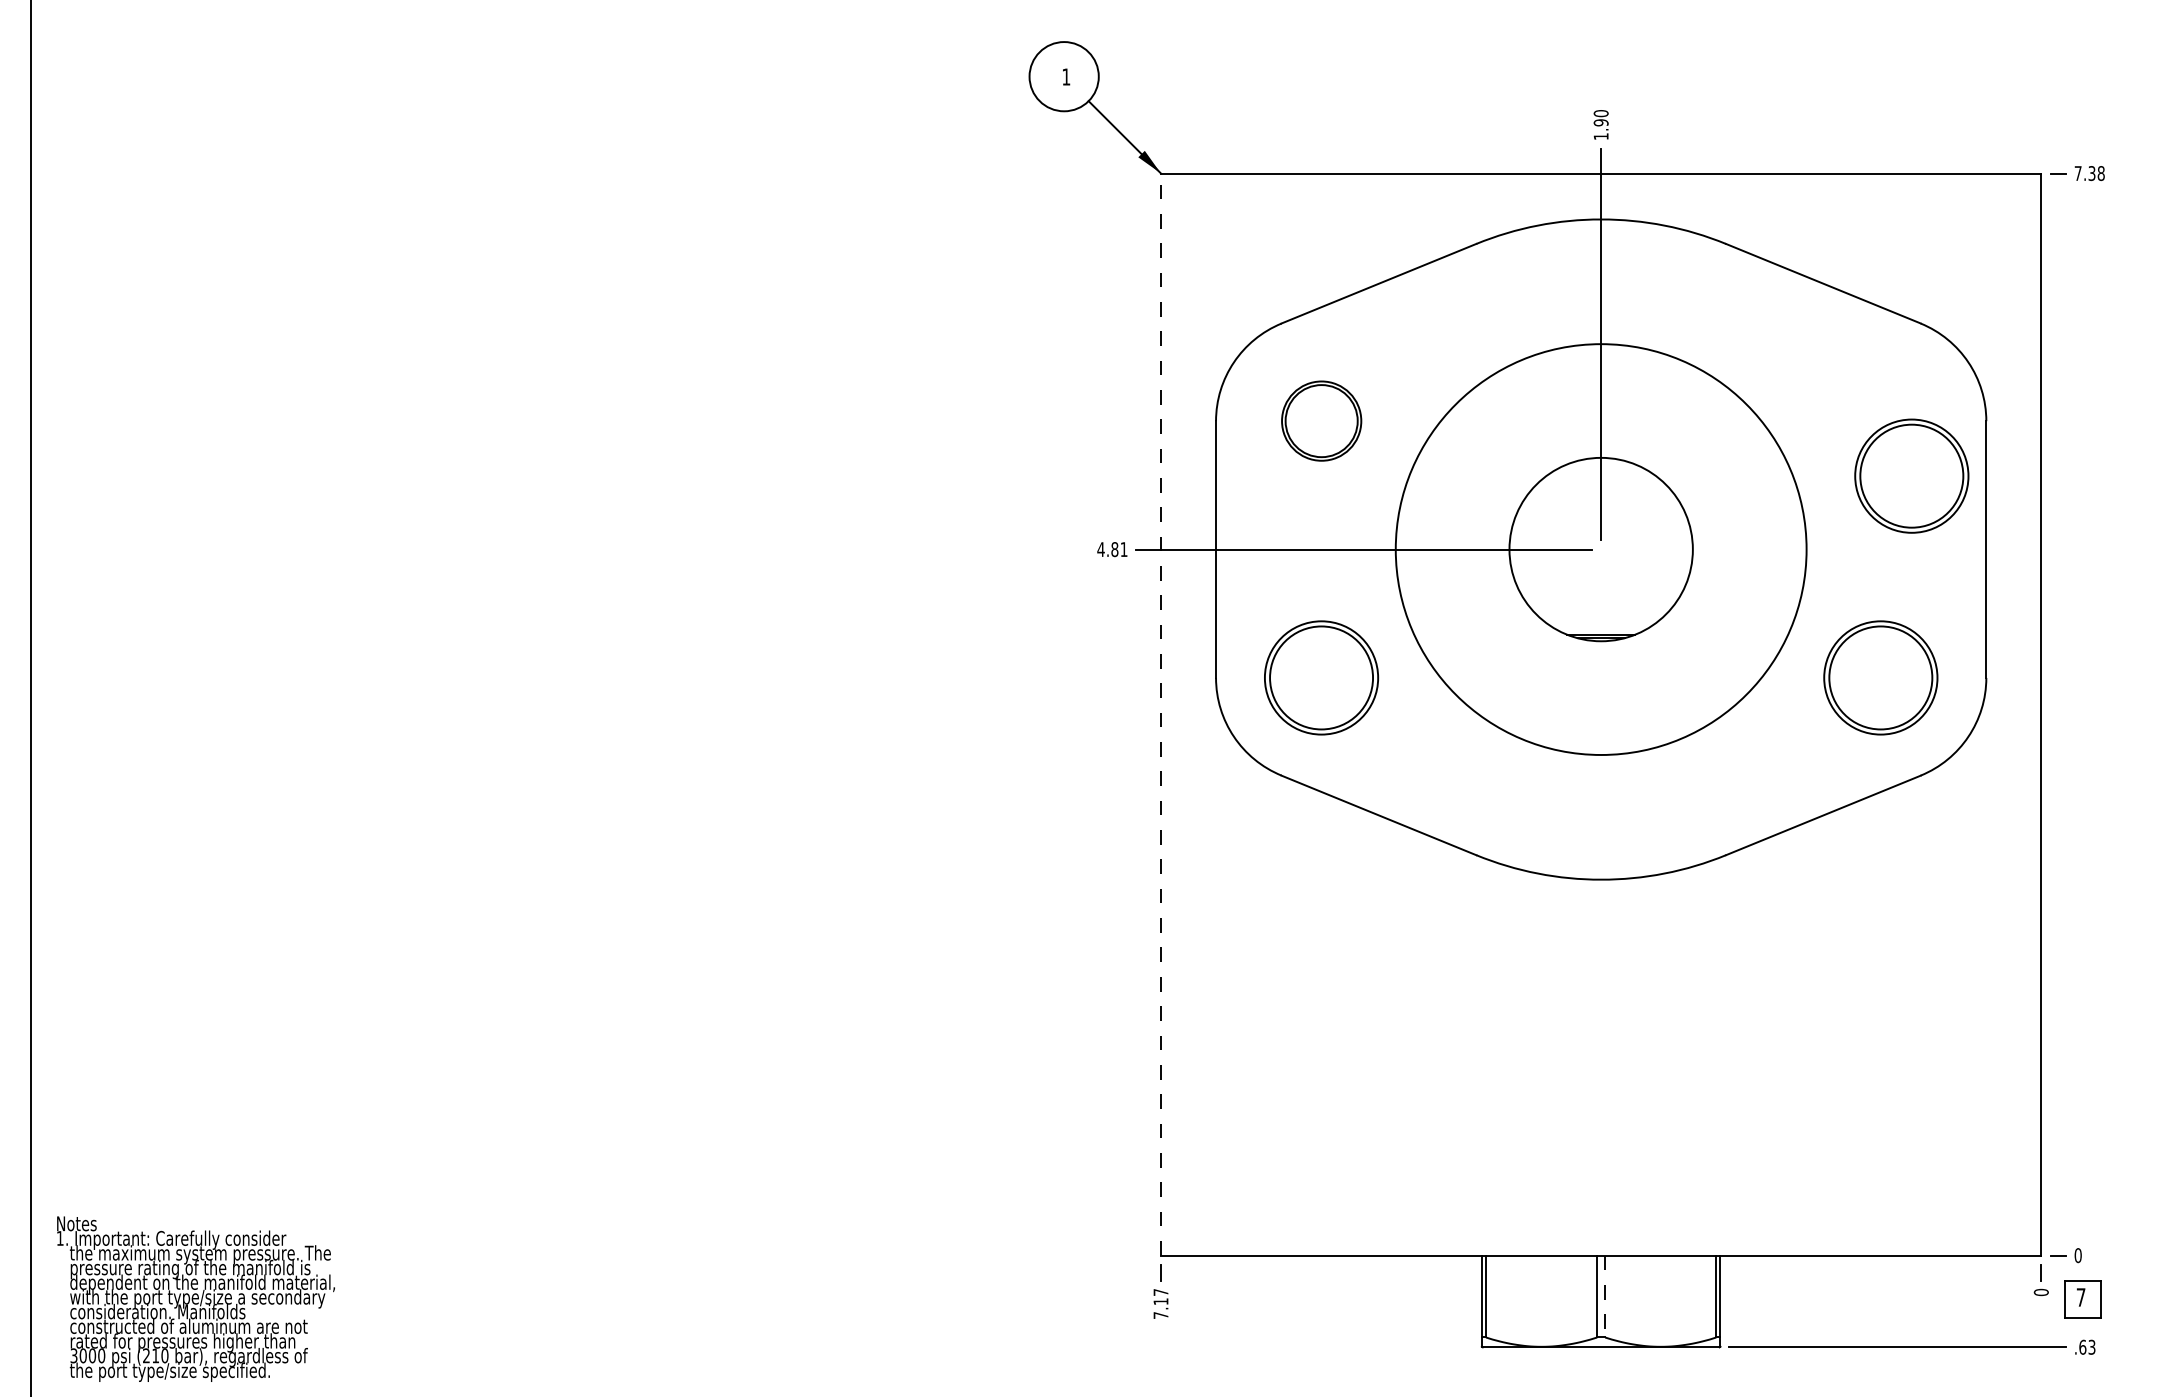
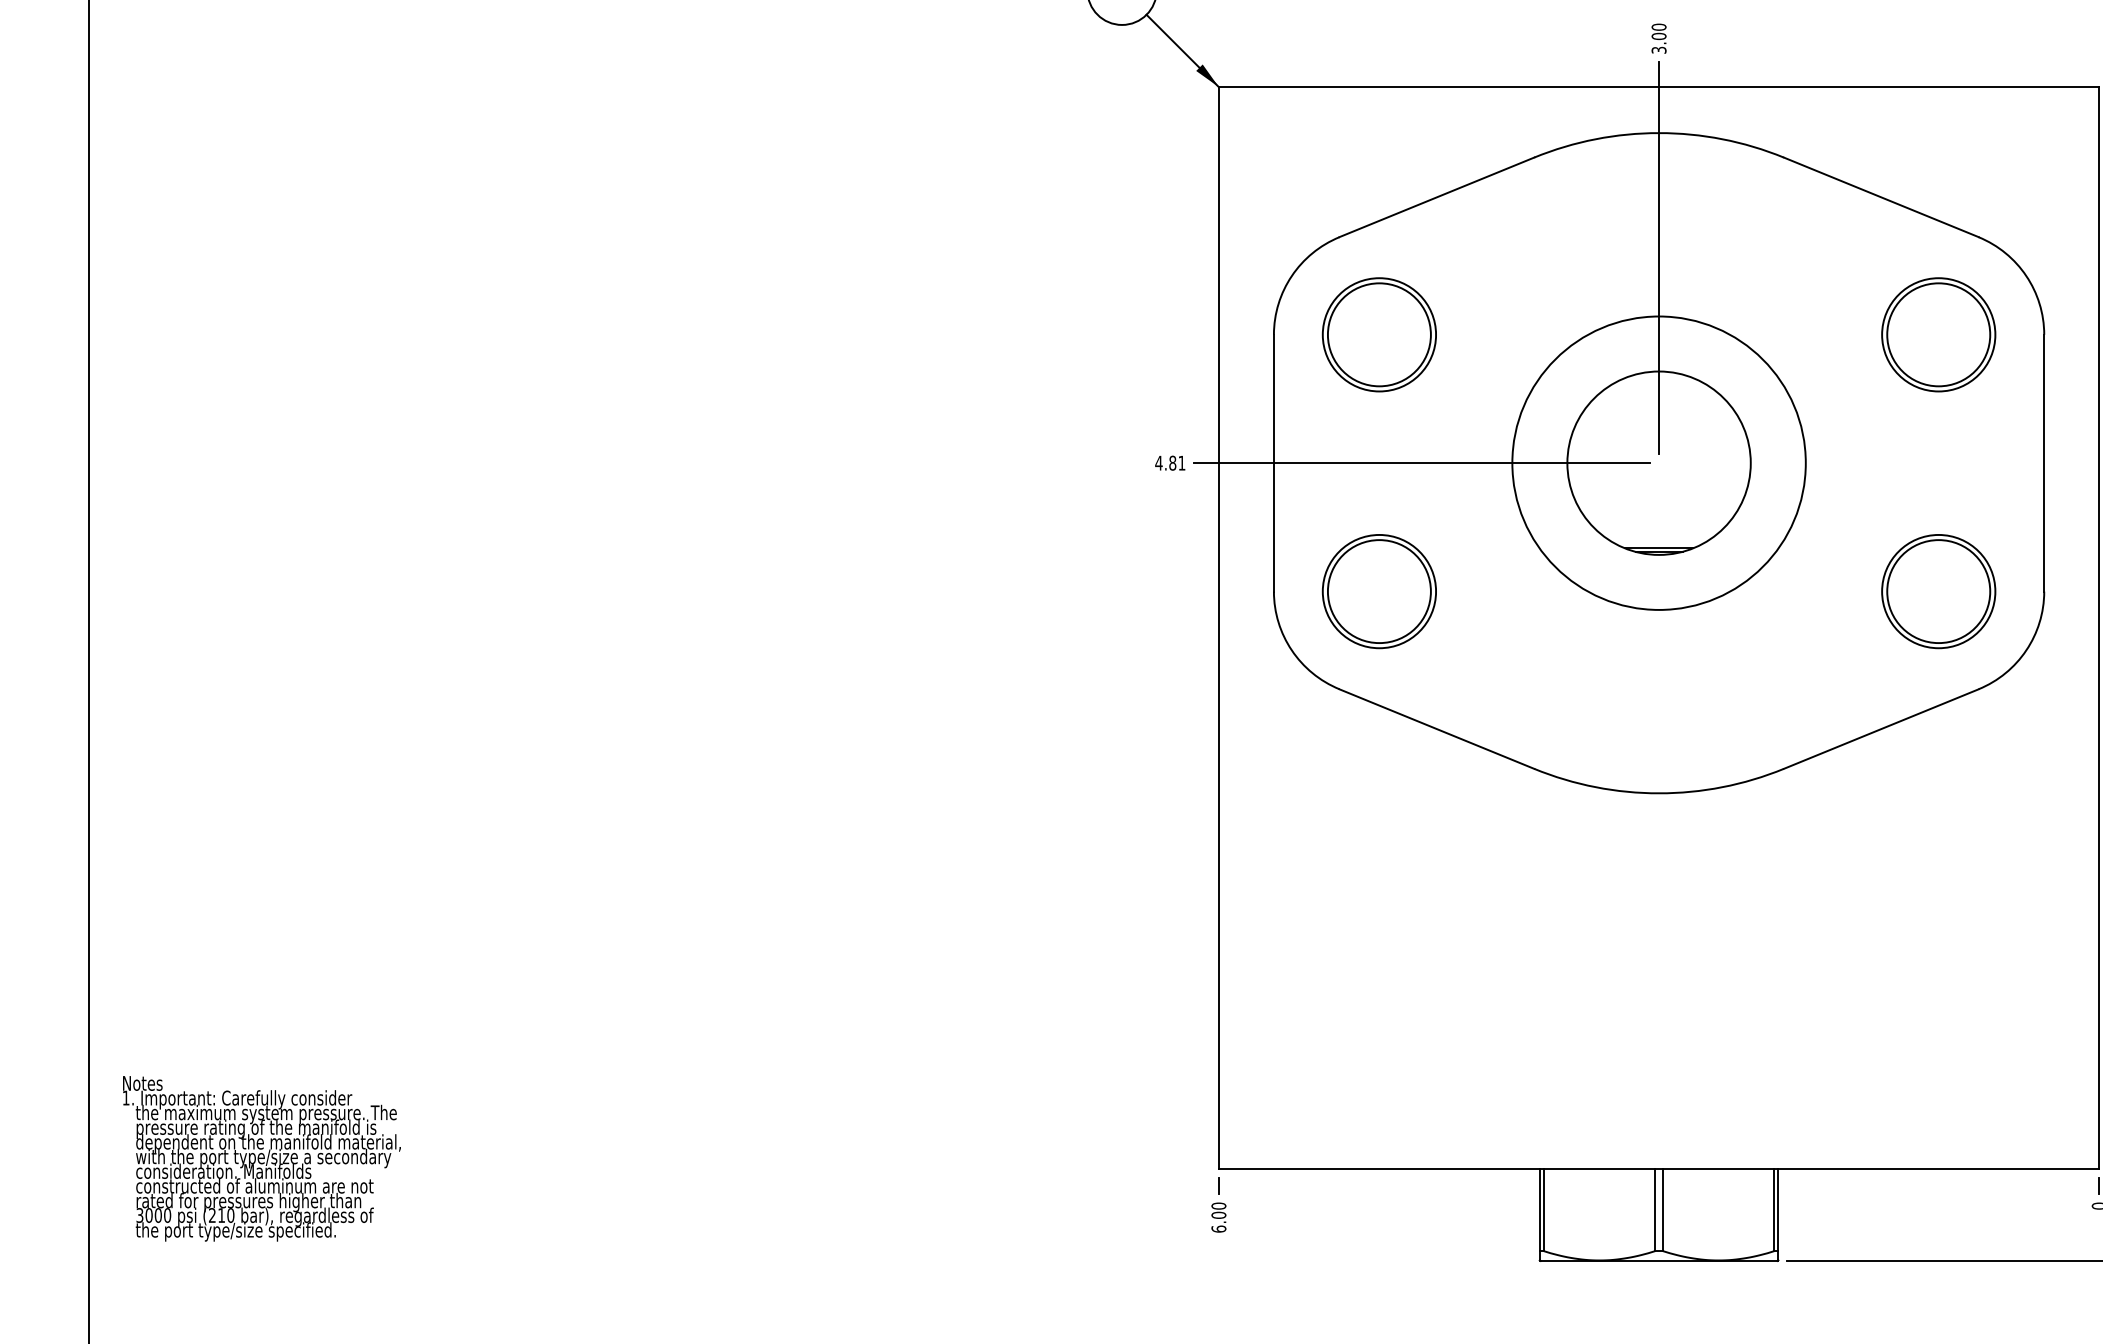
text: (1600, 129) -> (1658, 43), 1.90 -> 3.00
part: (1321, 420) -> (1379, 334), size x1.43
part: (1911, 475) -> (1938, 334), moved
circle: (1600, 549) -> (1658, 463), size x0.71
line: (1161, 714) -> (1219, 628), dashed -> solid
line: (1605, 1296) -> (1663, 1210), dashed -> solid
text: (195, 1298) -> (261, 1158), moved
text: (1160, 1303) -> (1218, 1217), 7.17 -> 6.00

